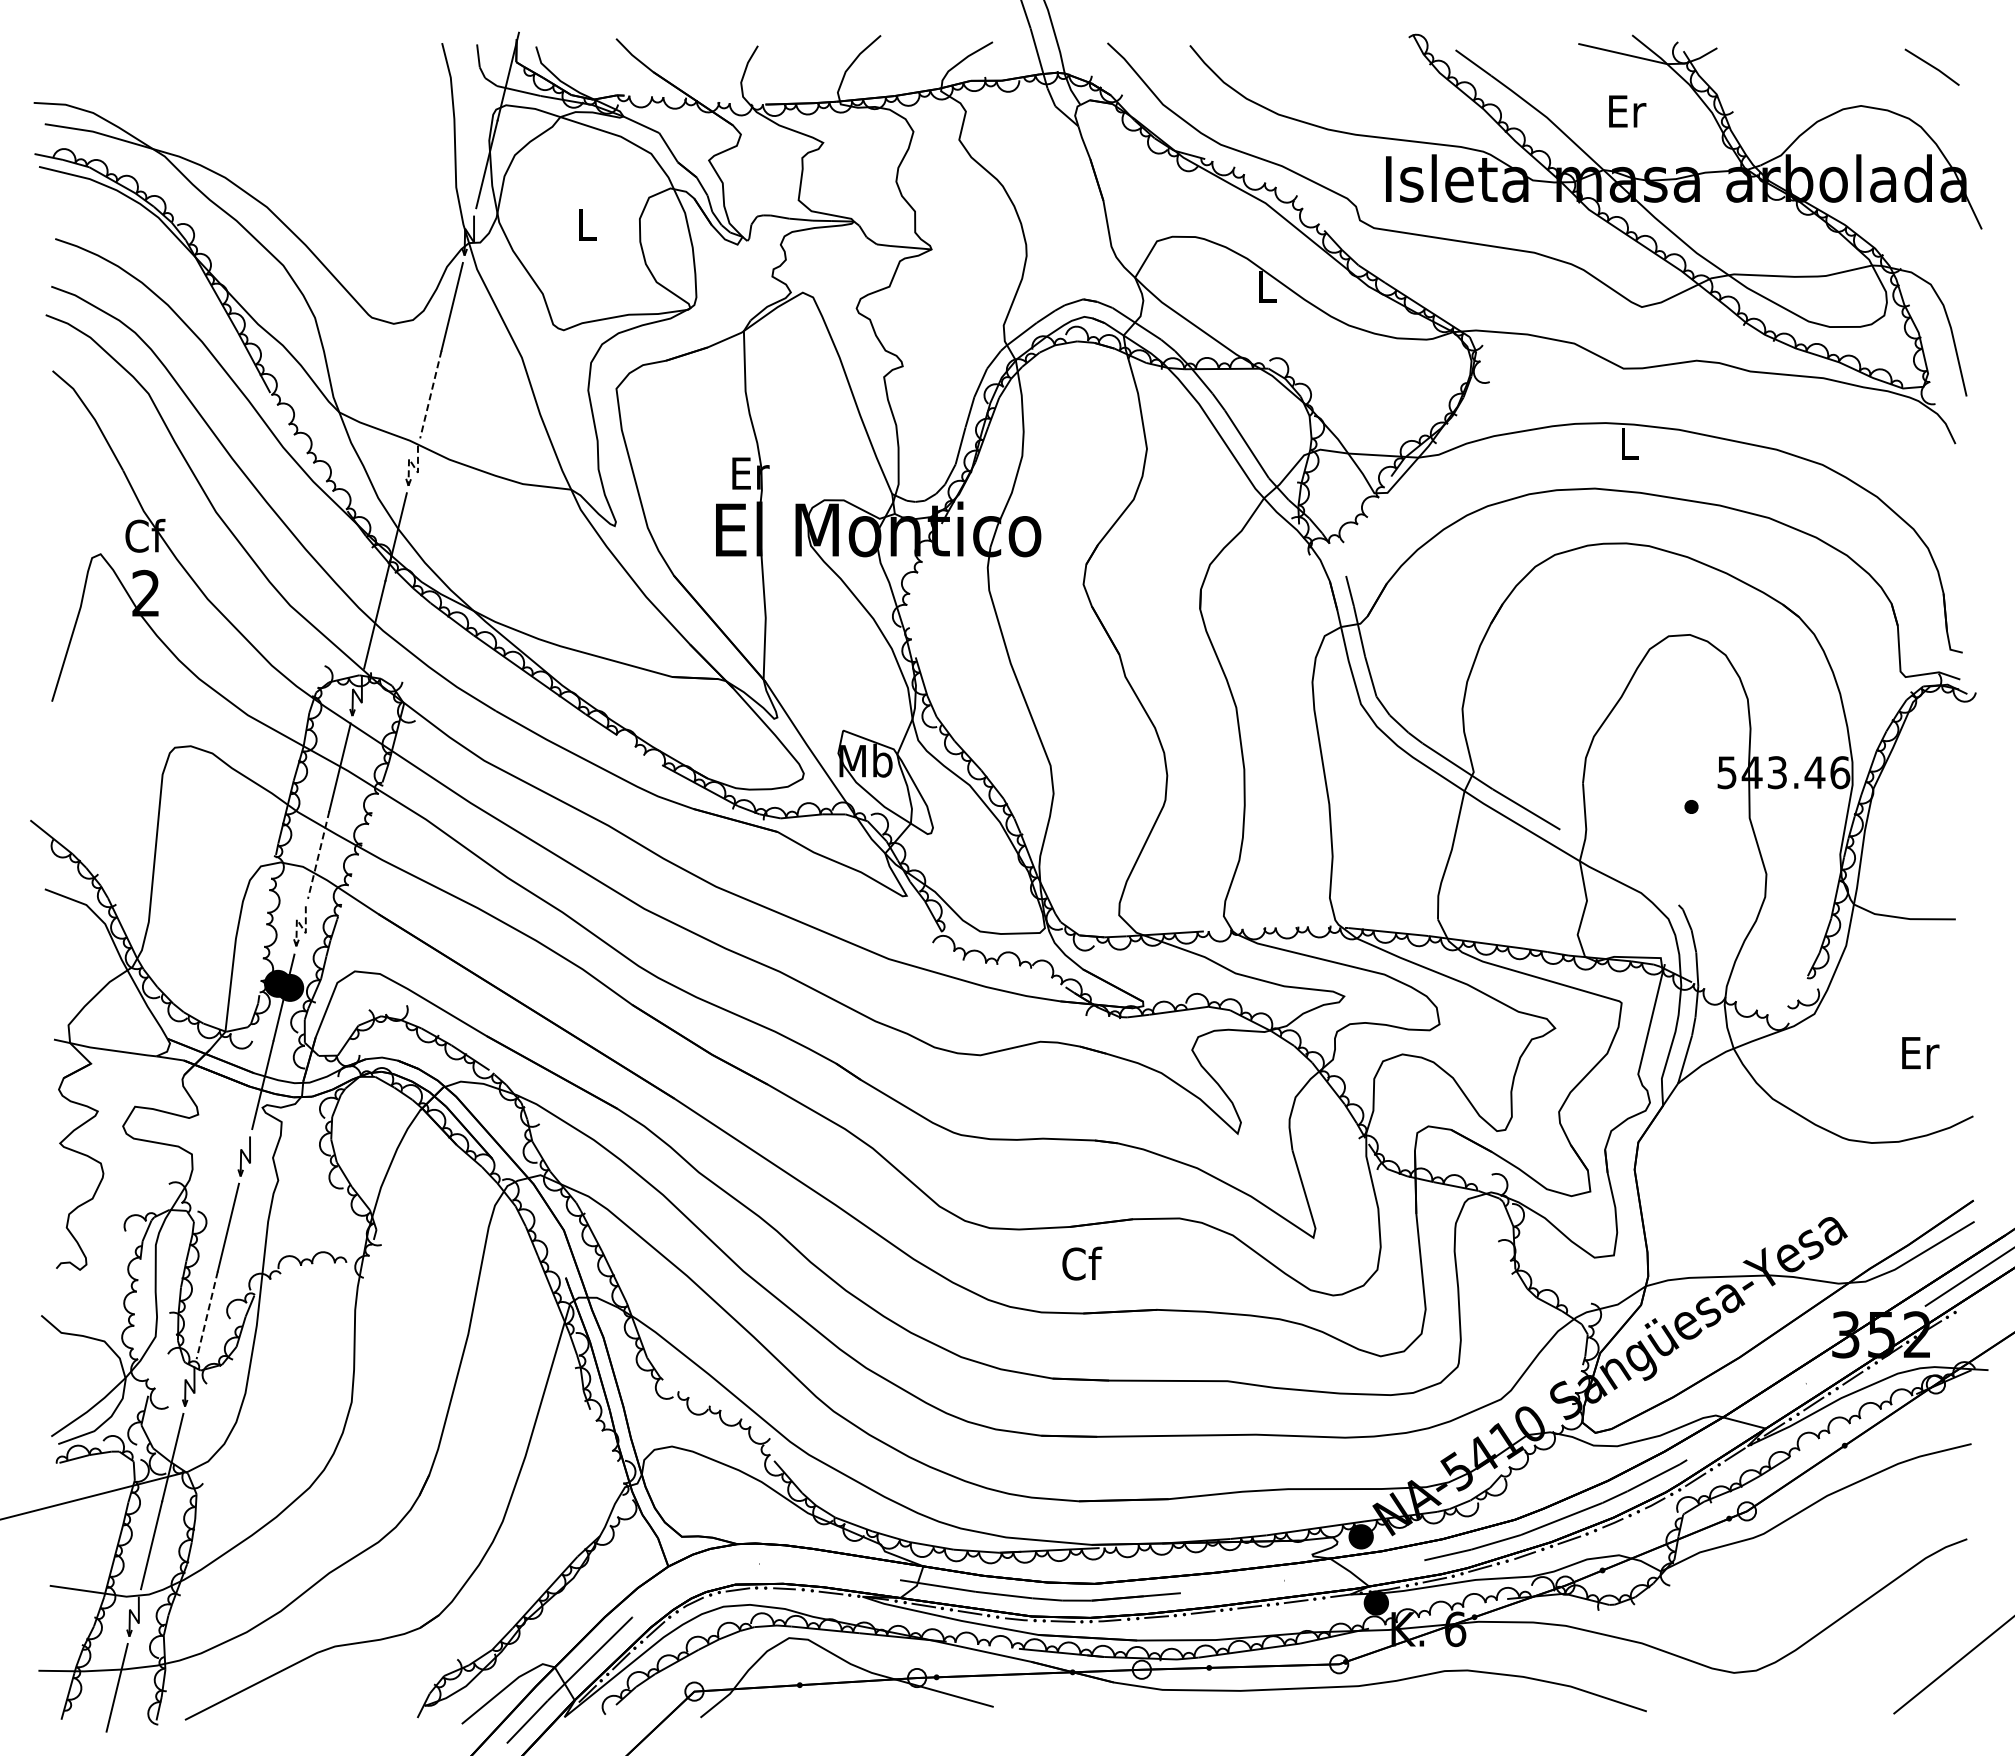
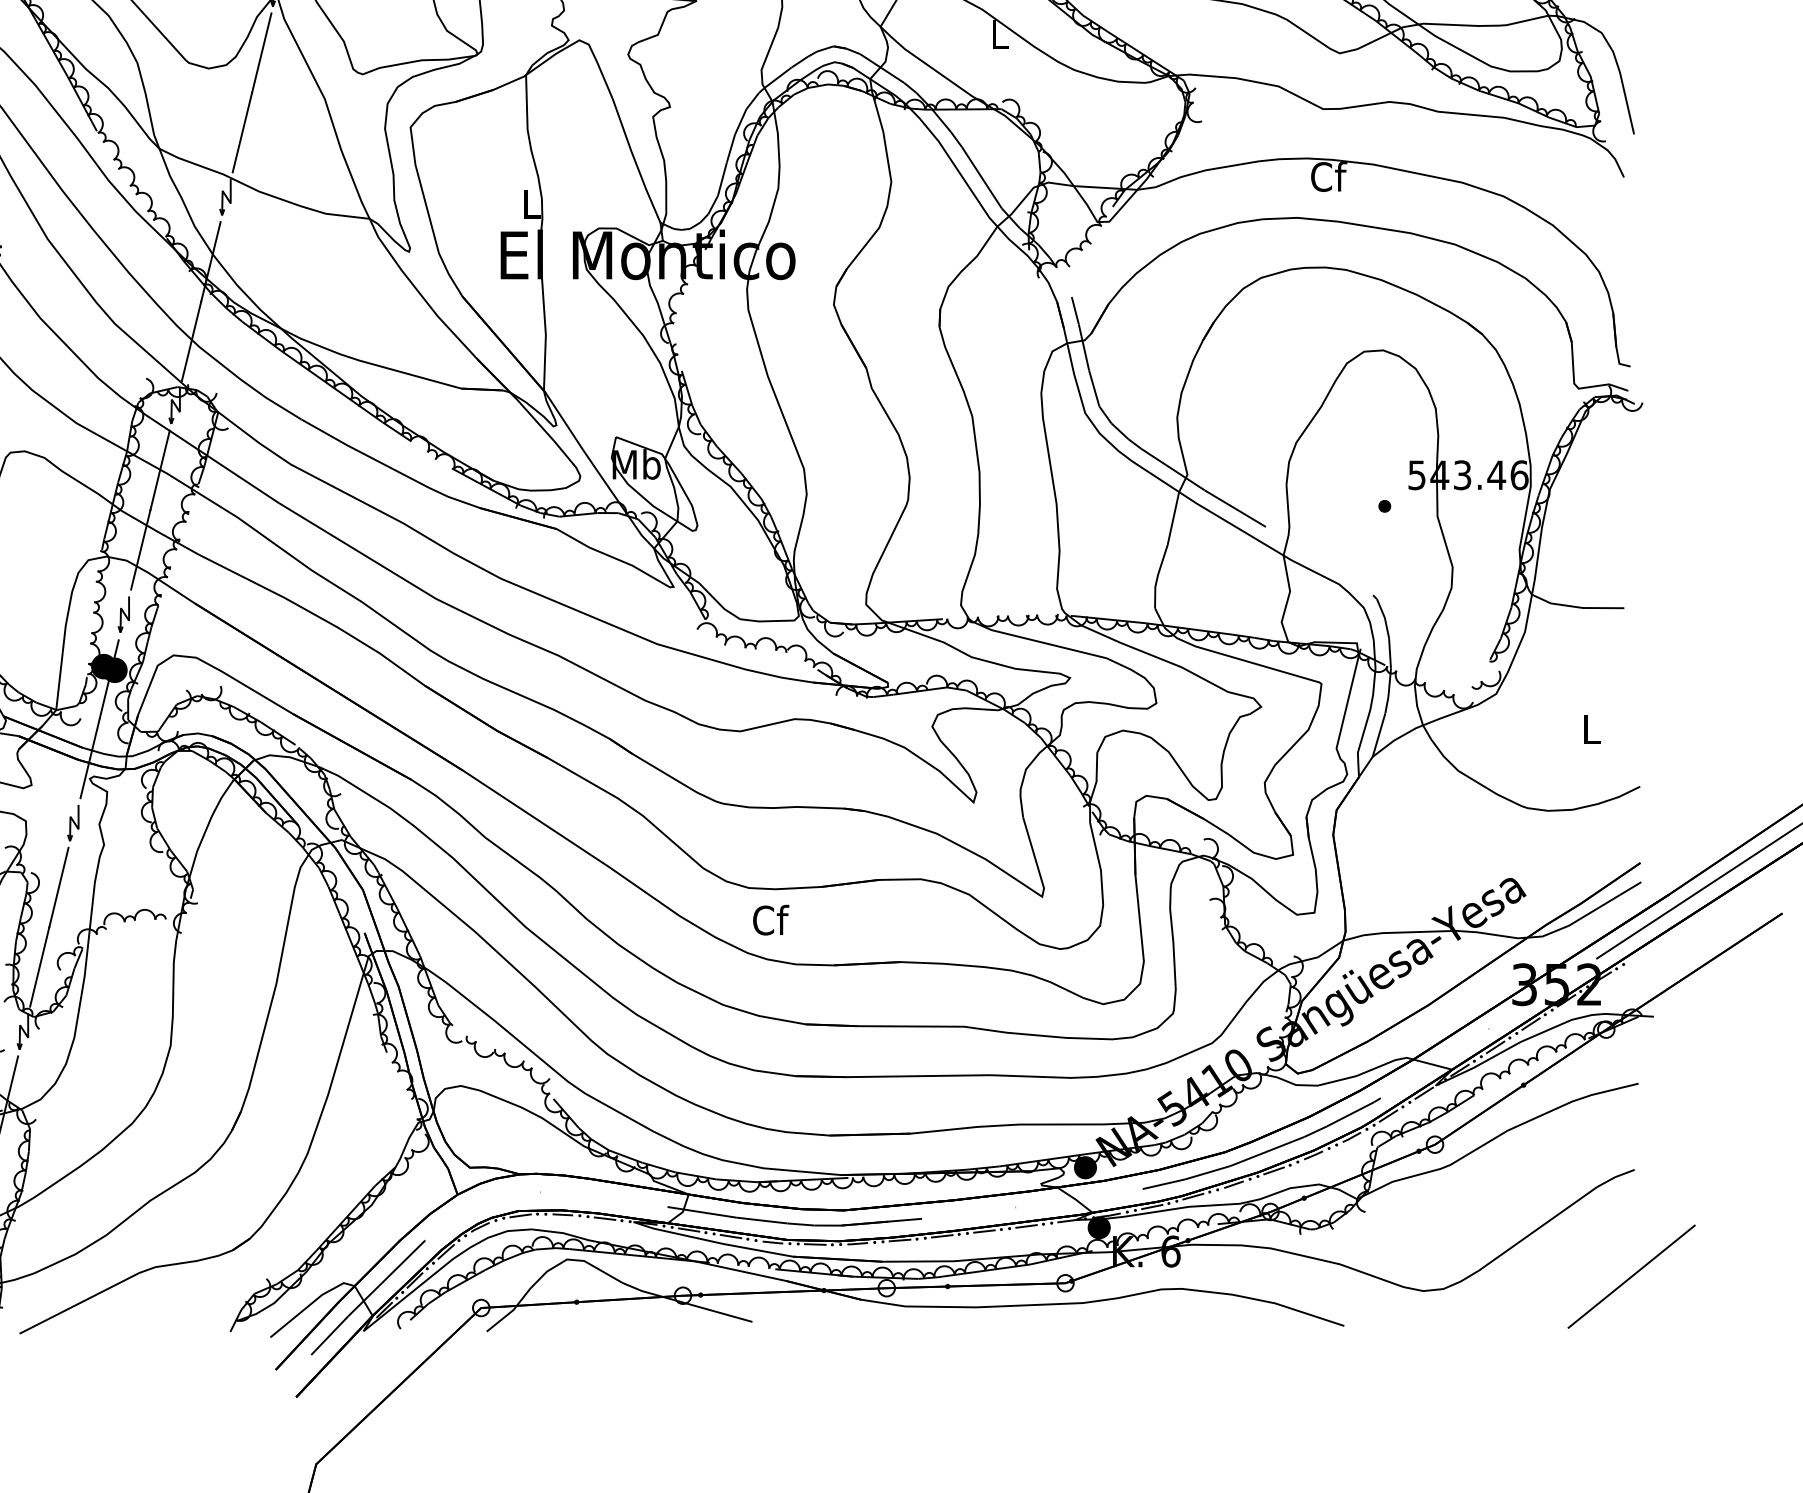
line: (430, 395) -> (242, 133), dashed -> solid
text: (1630, 443) -> (1329, 176), L -> Cf
line: (413, 465) -> (226, 196), dashed -> solid
text: (750, 473) -> (532, 204), Er -> L
line: (318, 855) -> (140, 550), dashed -> solid
line: (301, 925) -> (125, 613), dashed -> solid
text: (1920, 1053) -> (1592, 729), Er -> L
text: (1082, 1263) -> (771, 920), moved
line: (207, 1315) -> (39, 967), dashed -> solid

